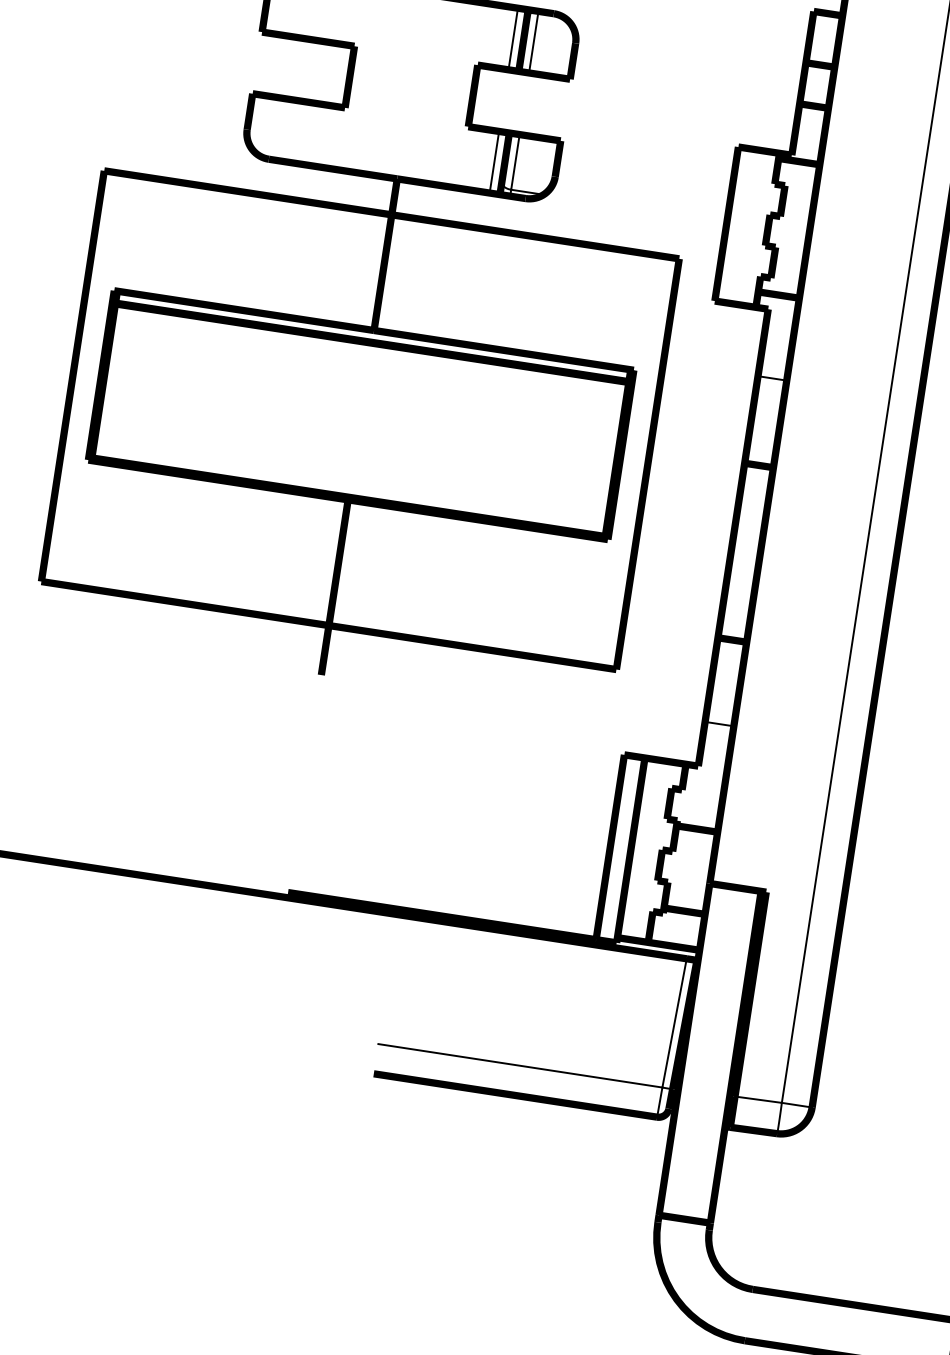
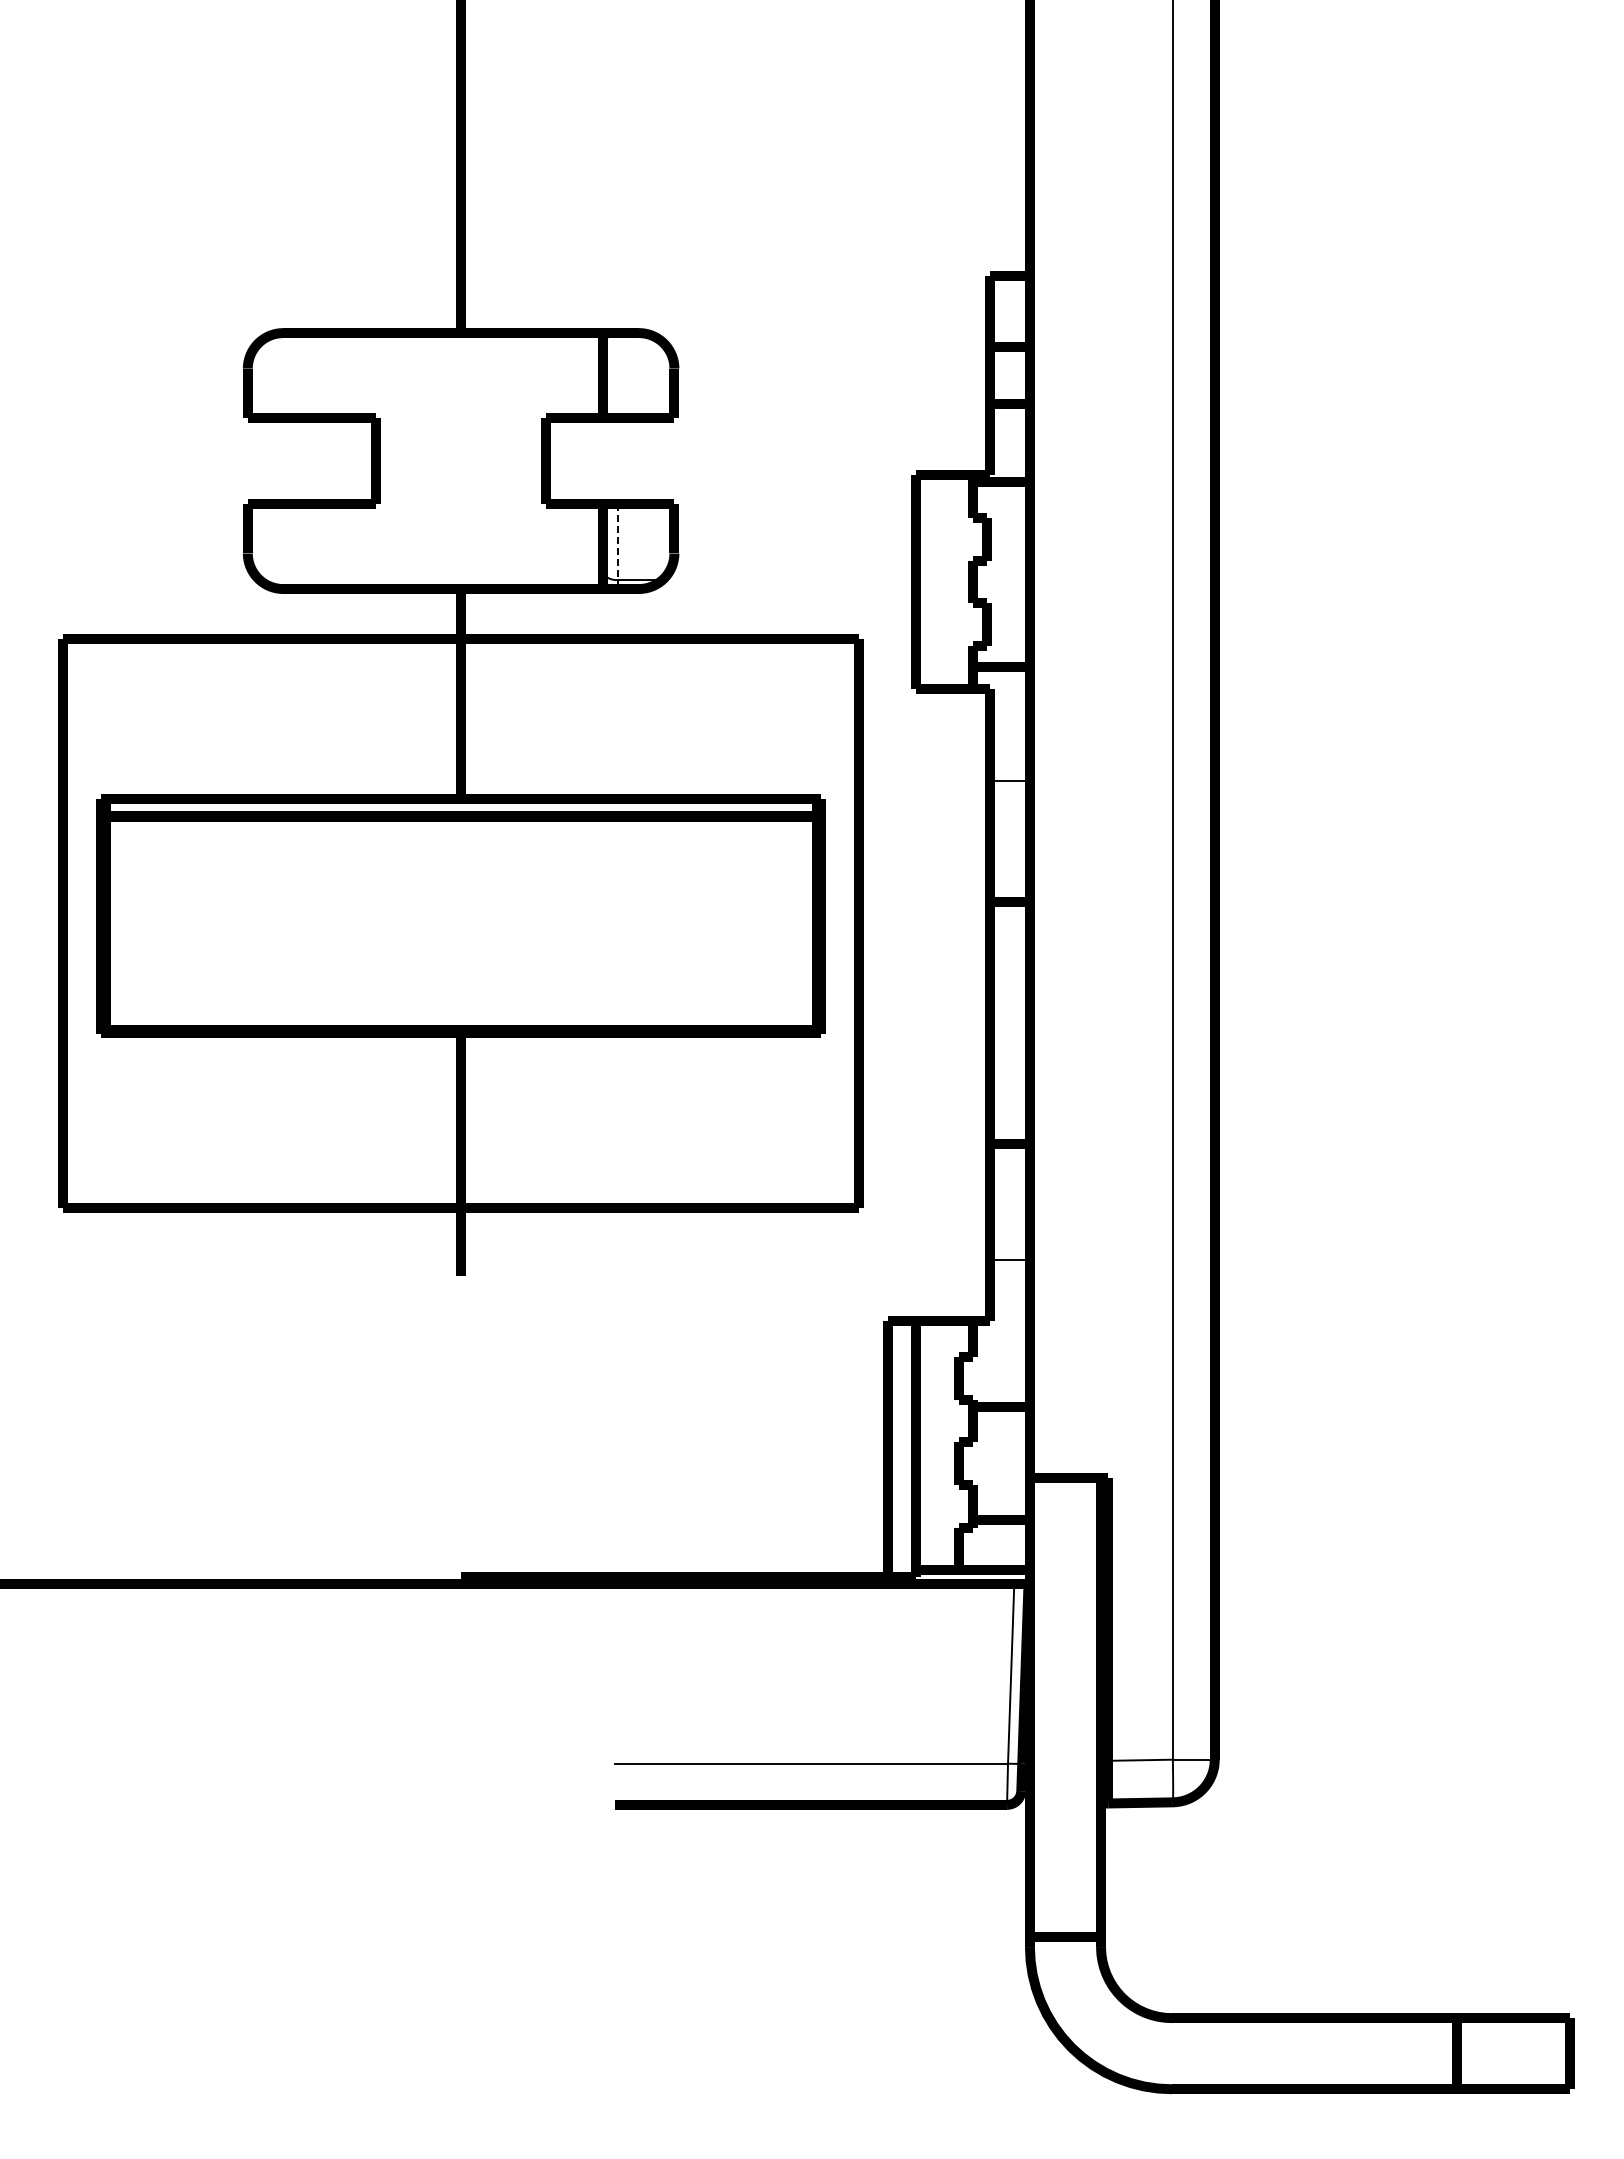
line: (513, 38) -> (589, 375), removed
line: (533, 41) -> (617, 375), removed
line: (494, 162) -> (589, 546), removed
line: (515, 162) -> (617, 542), solid -> dashed

